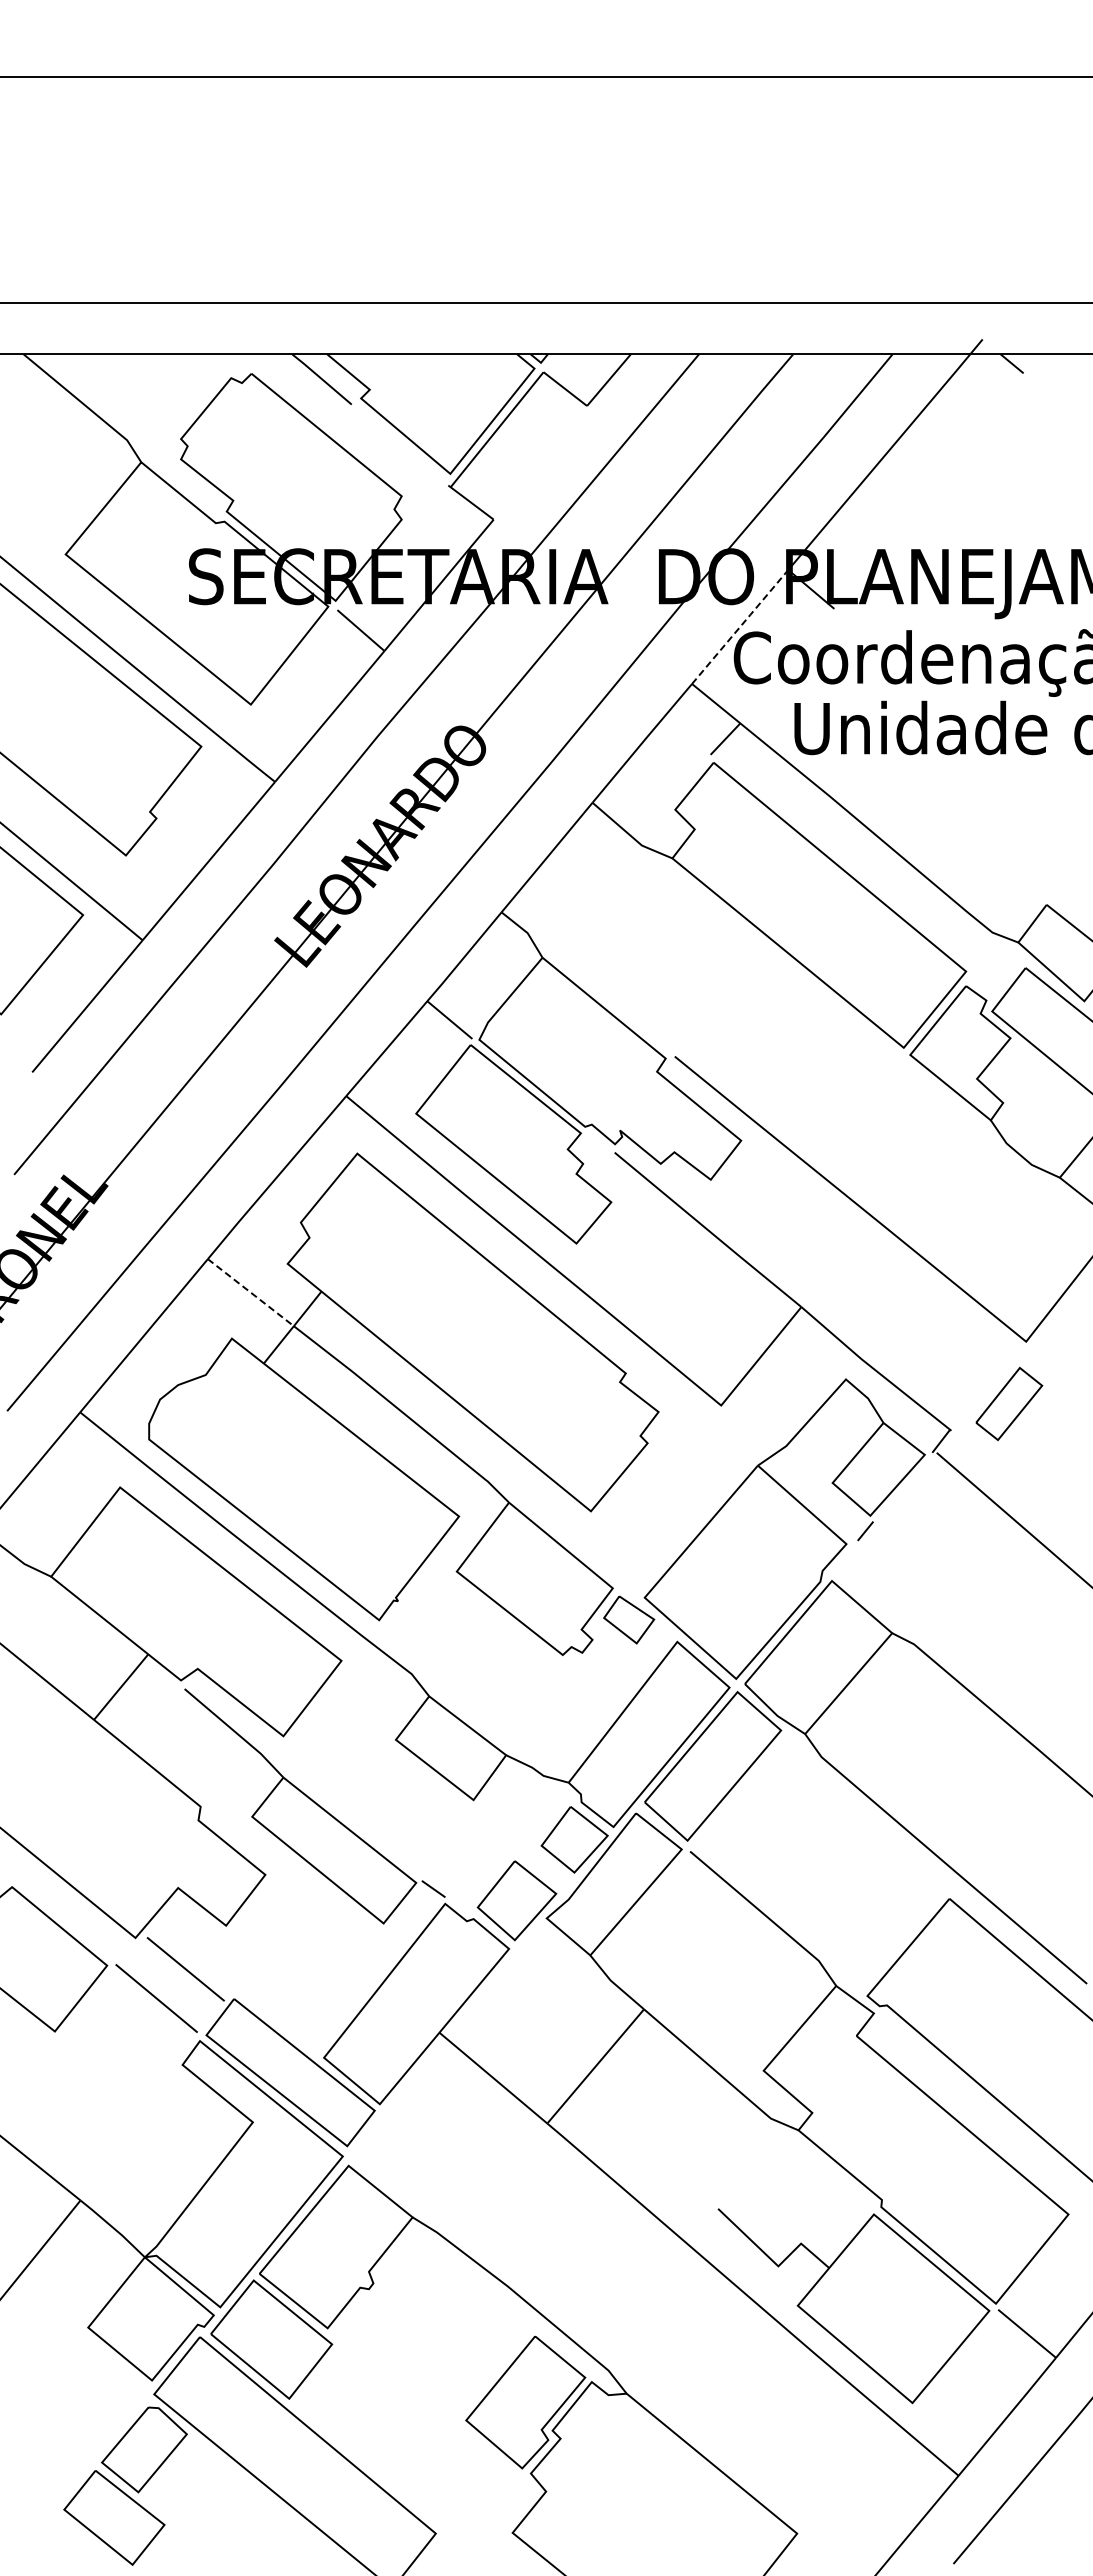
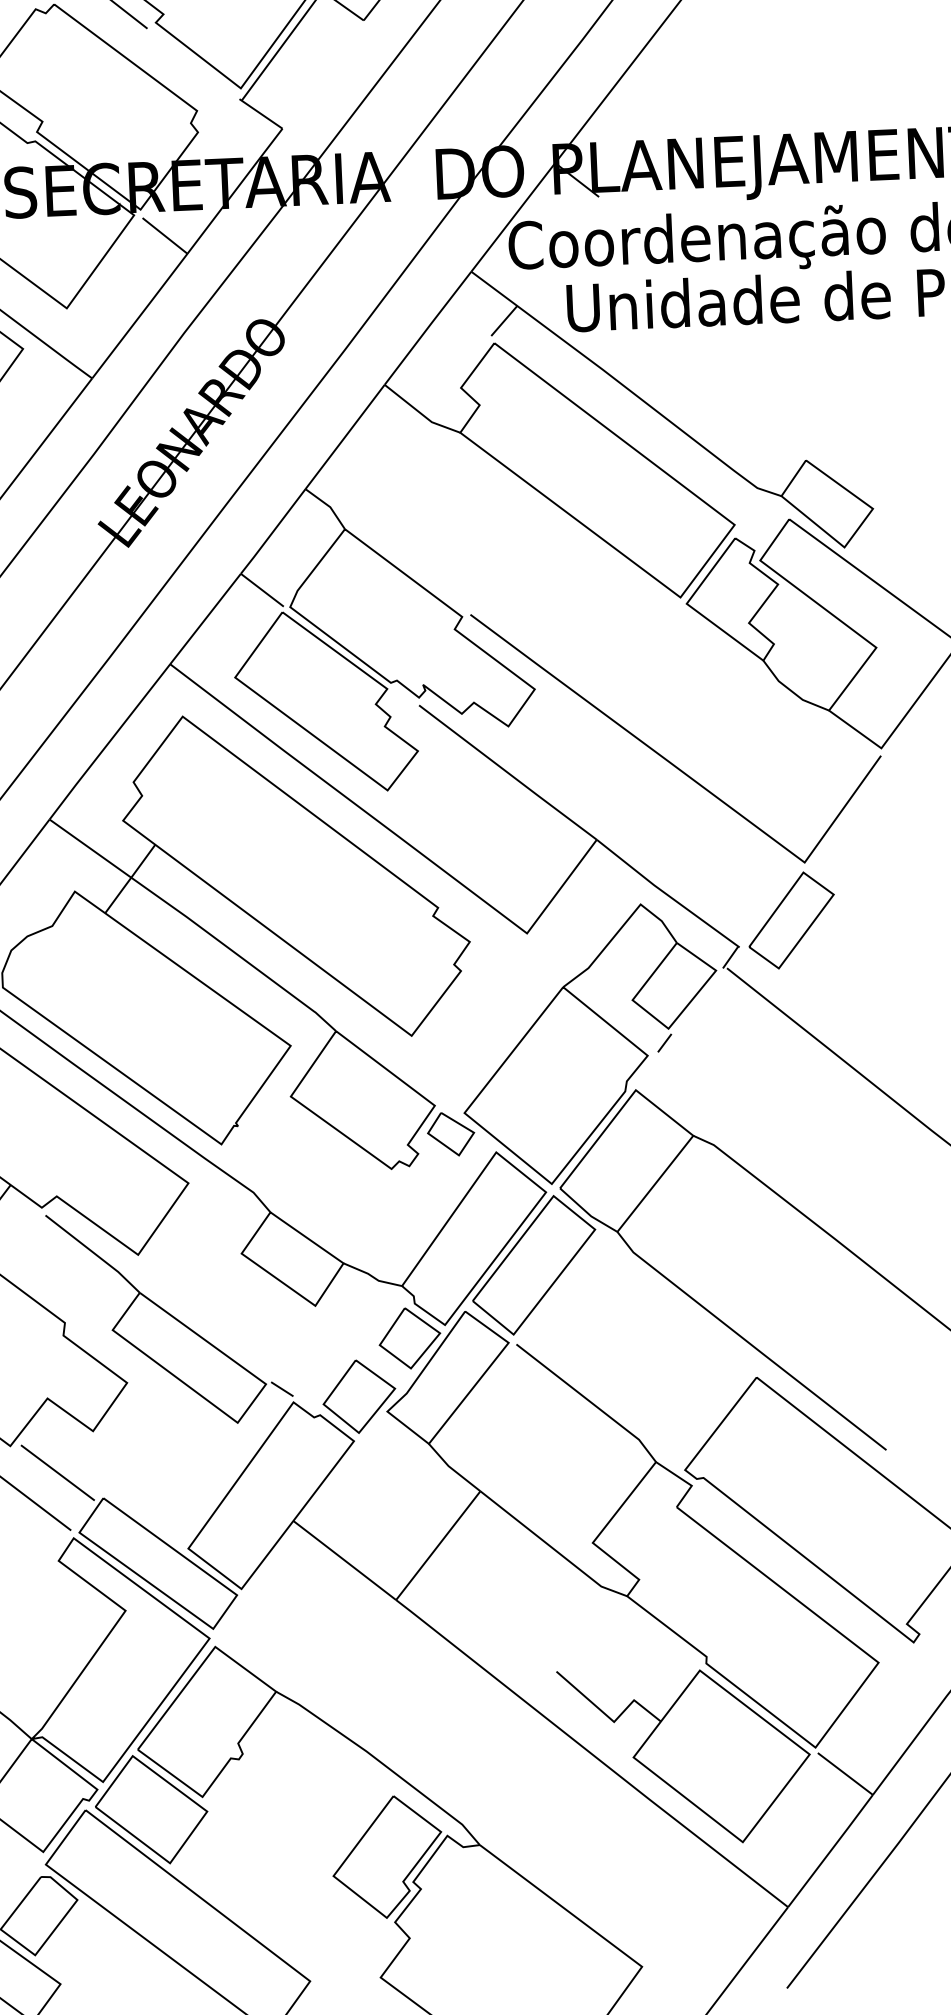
line: (740, 626) -> (513, 216), dashed -> solid
line: (250, 1292) -> (90, 848), dashed -> solid
part: (1009, 1403) -> (791, 920), size x1.43

